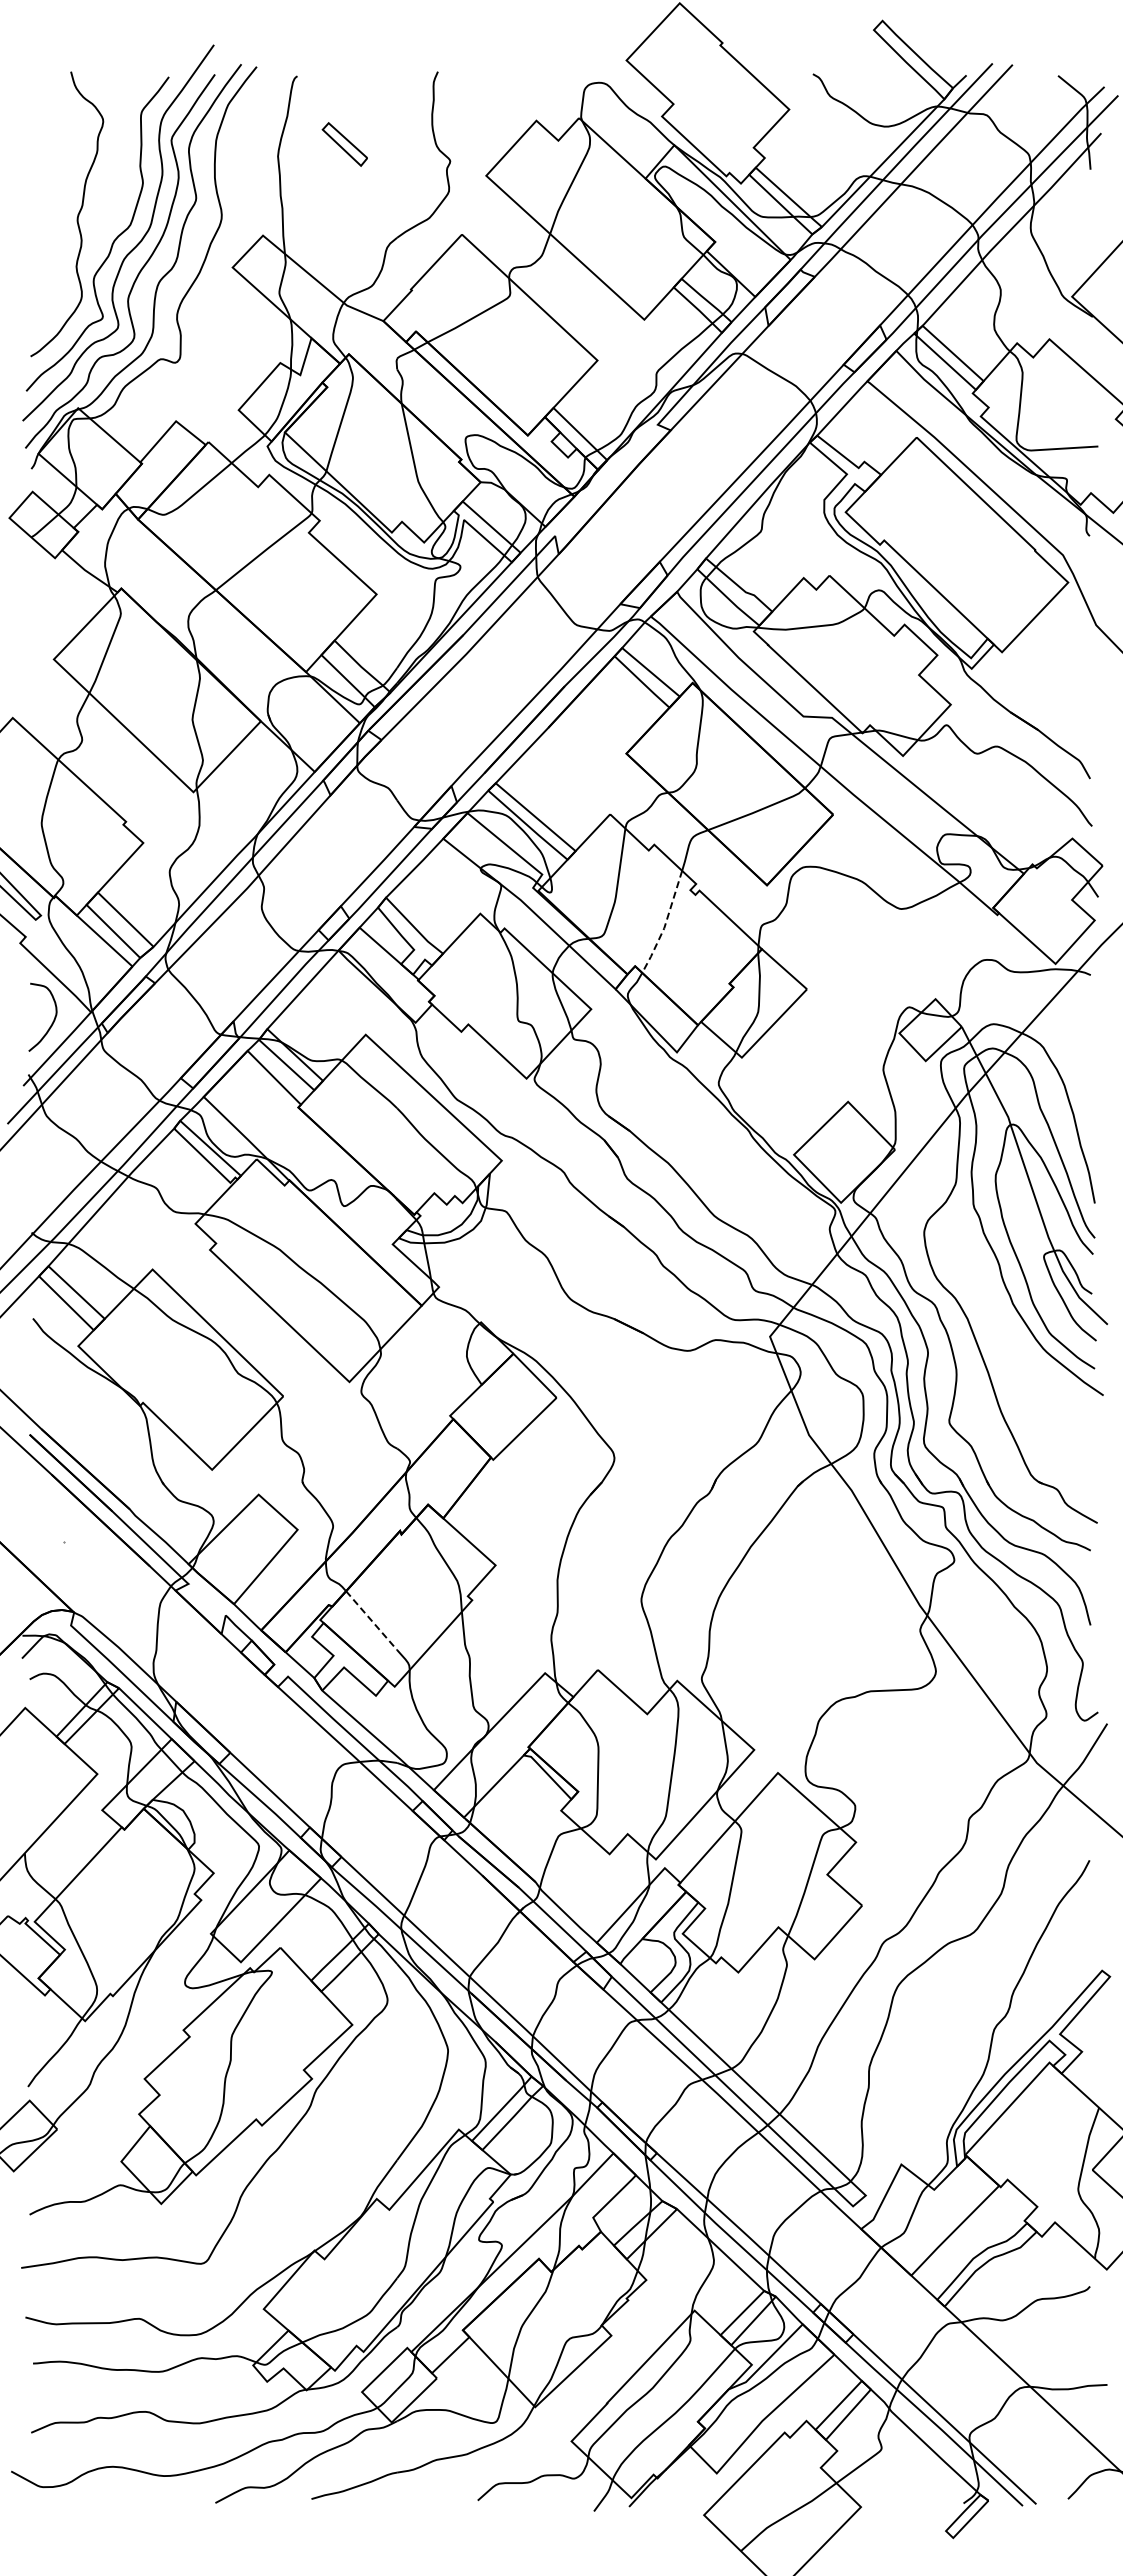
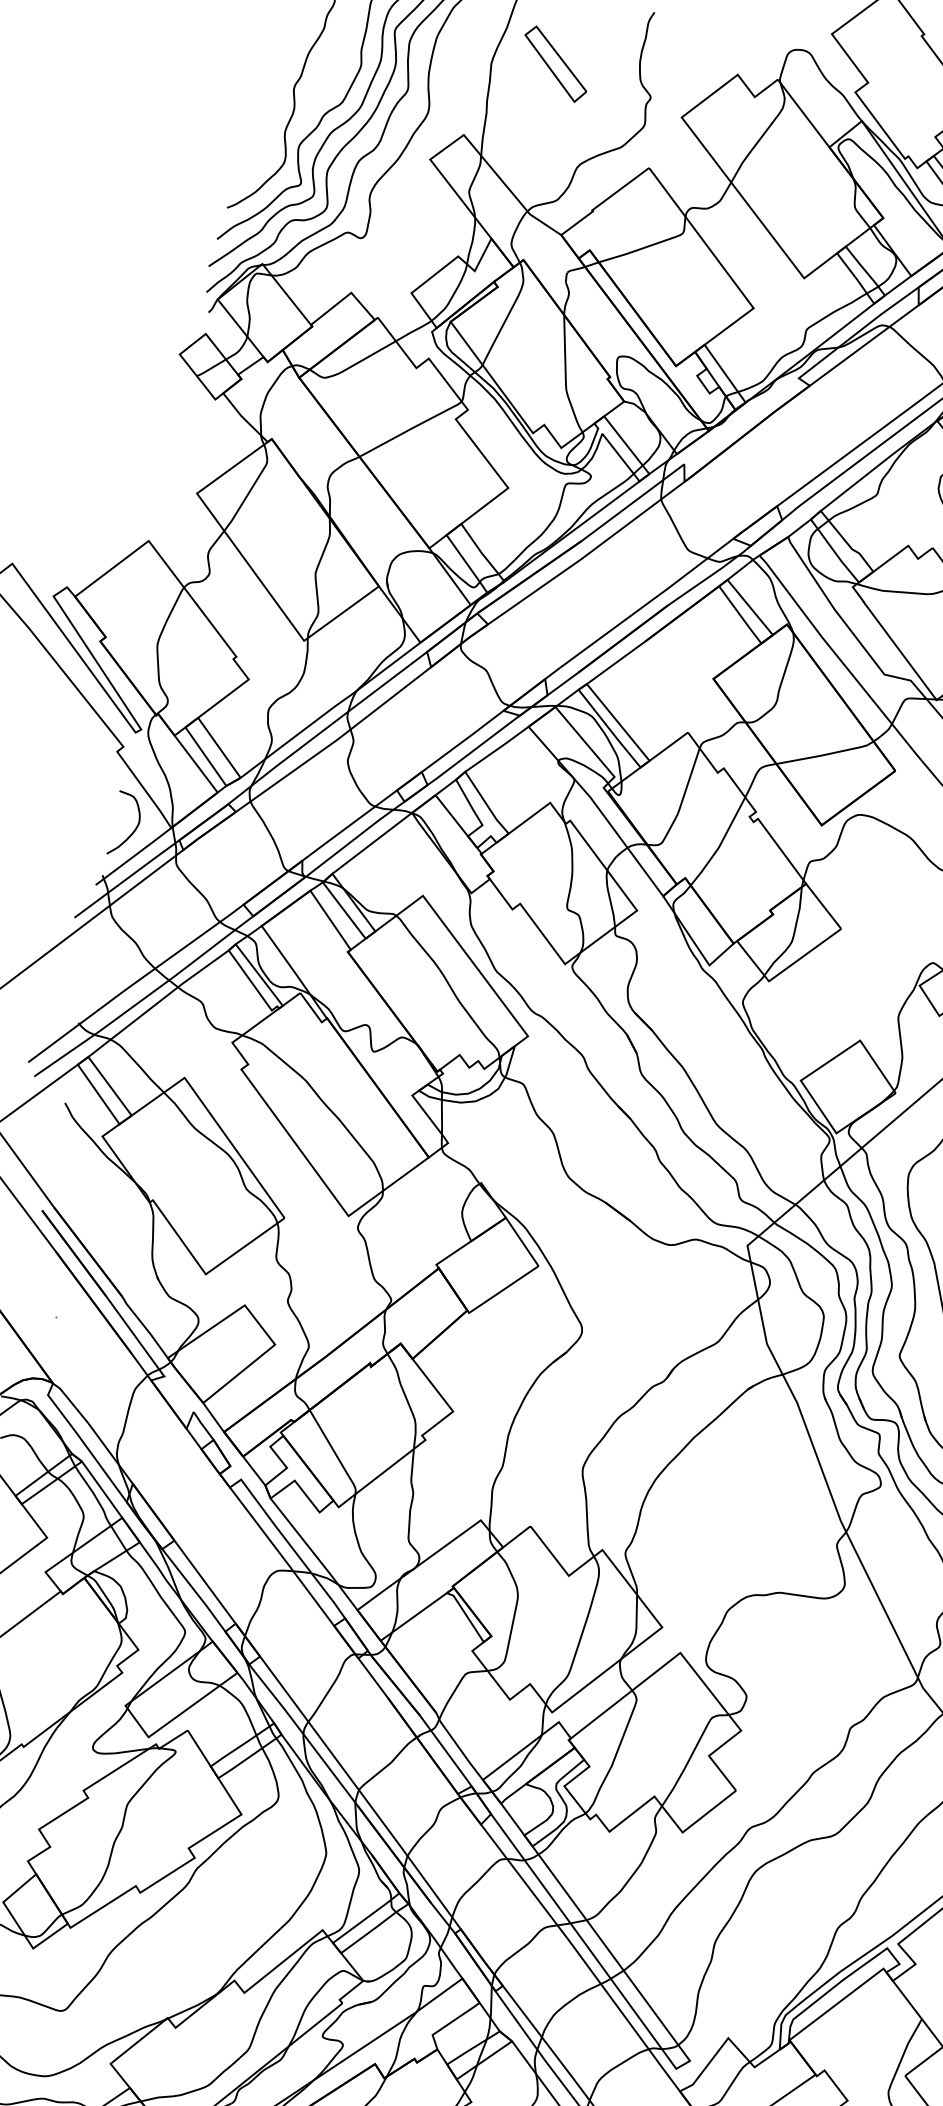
part: (344, 144) -> (555, 64), size x1.67
line: (665, 924) -> (720, 844), dashed -> solid
line: (371, 1620) -> (328, 1441), dashed -> solid

